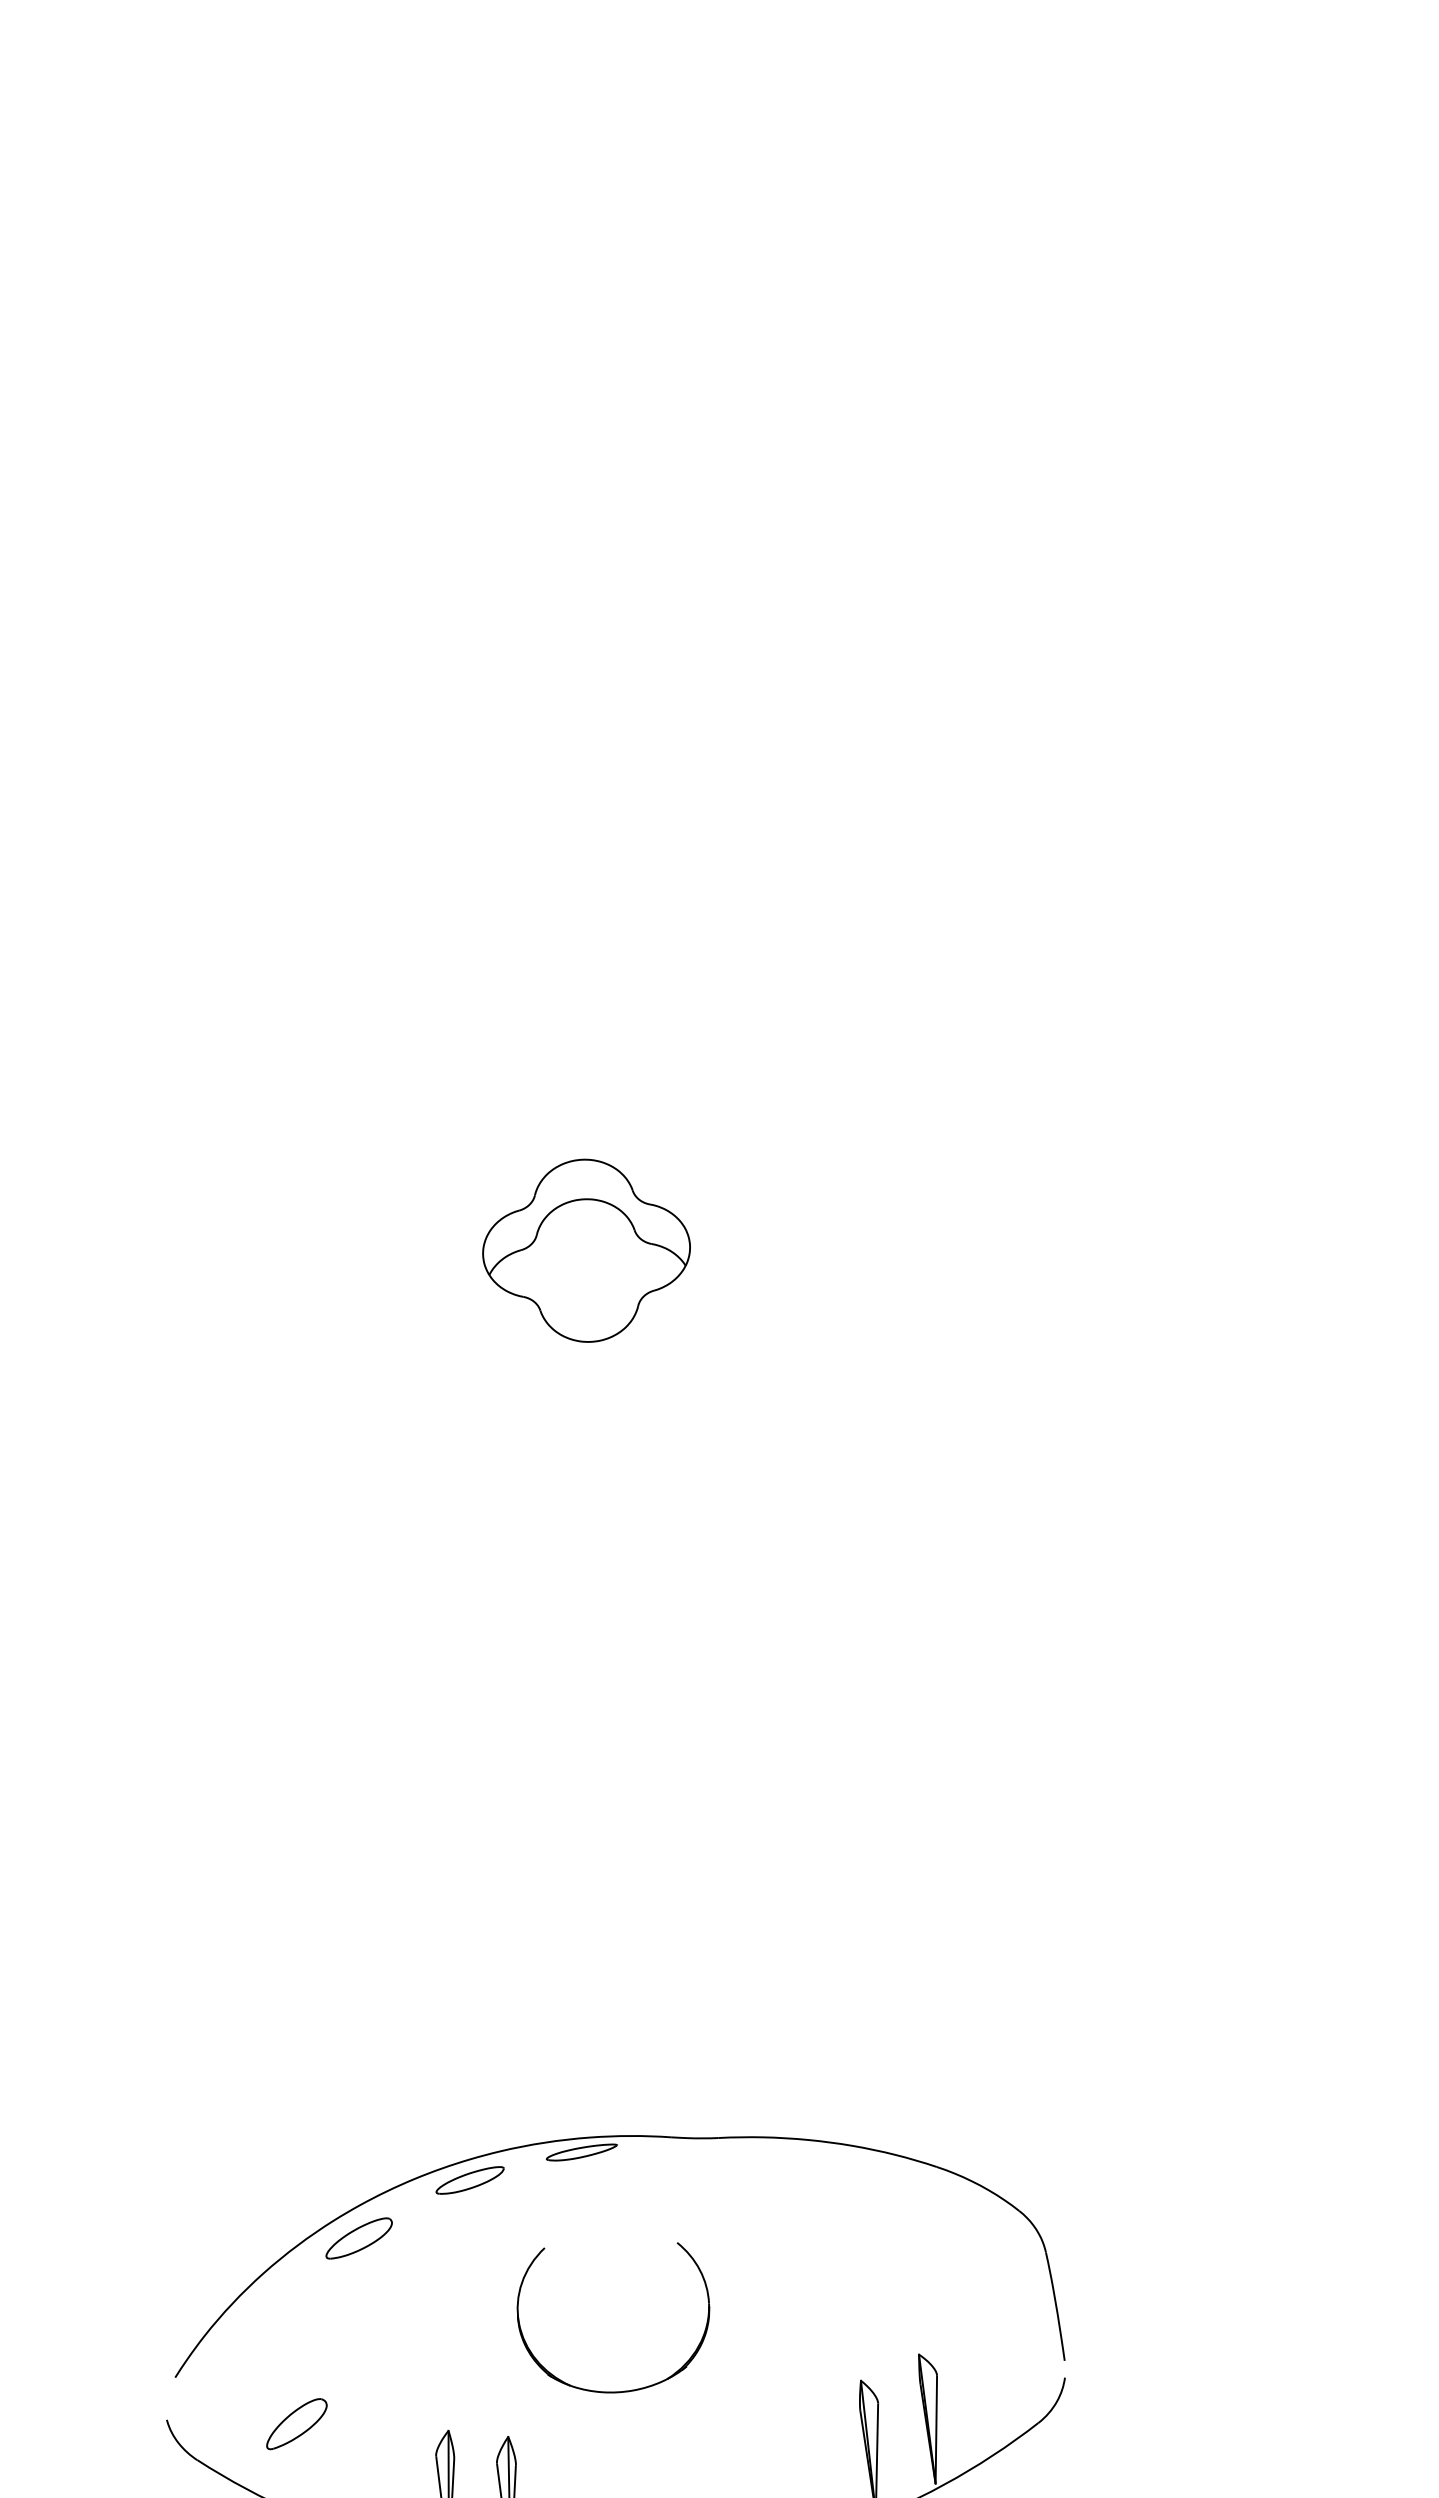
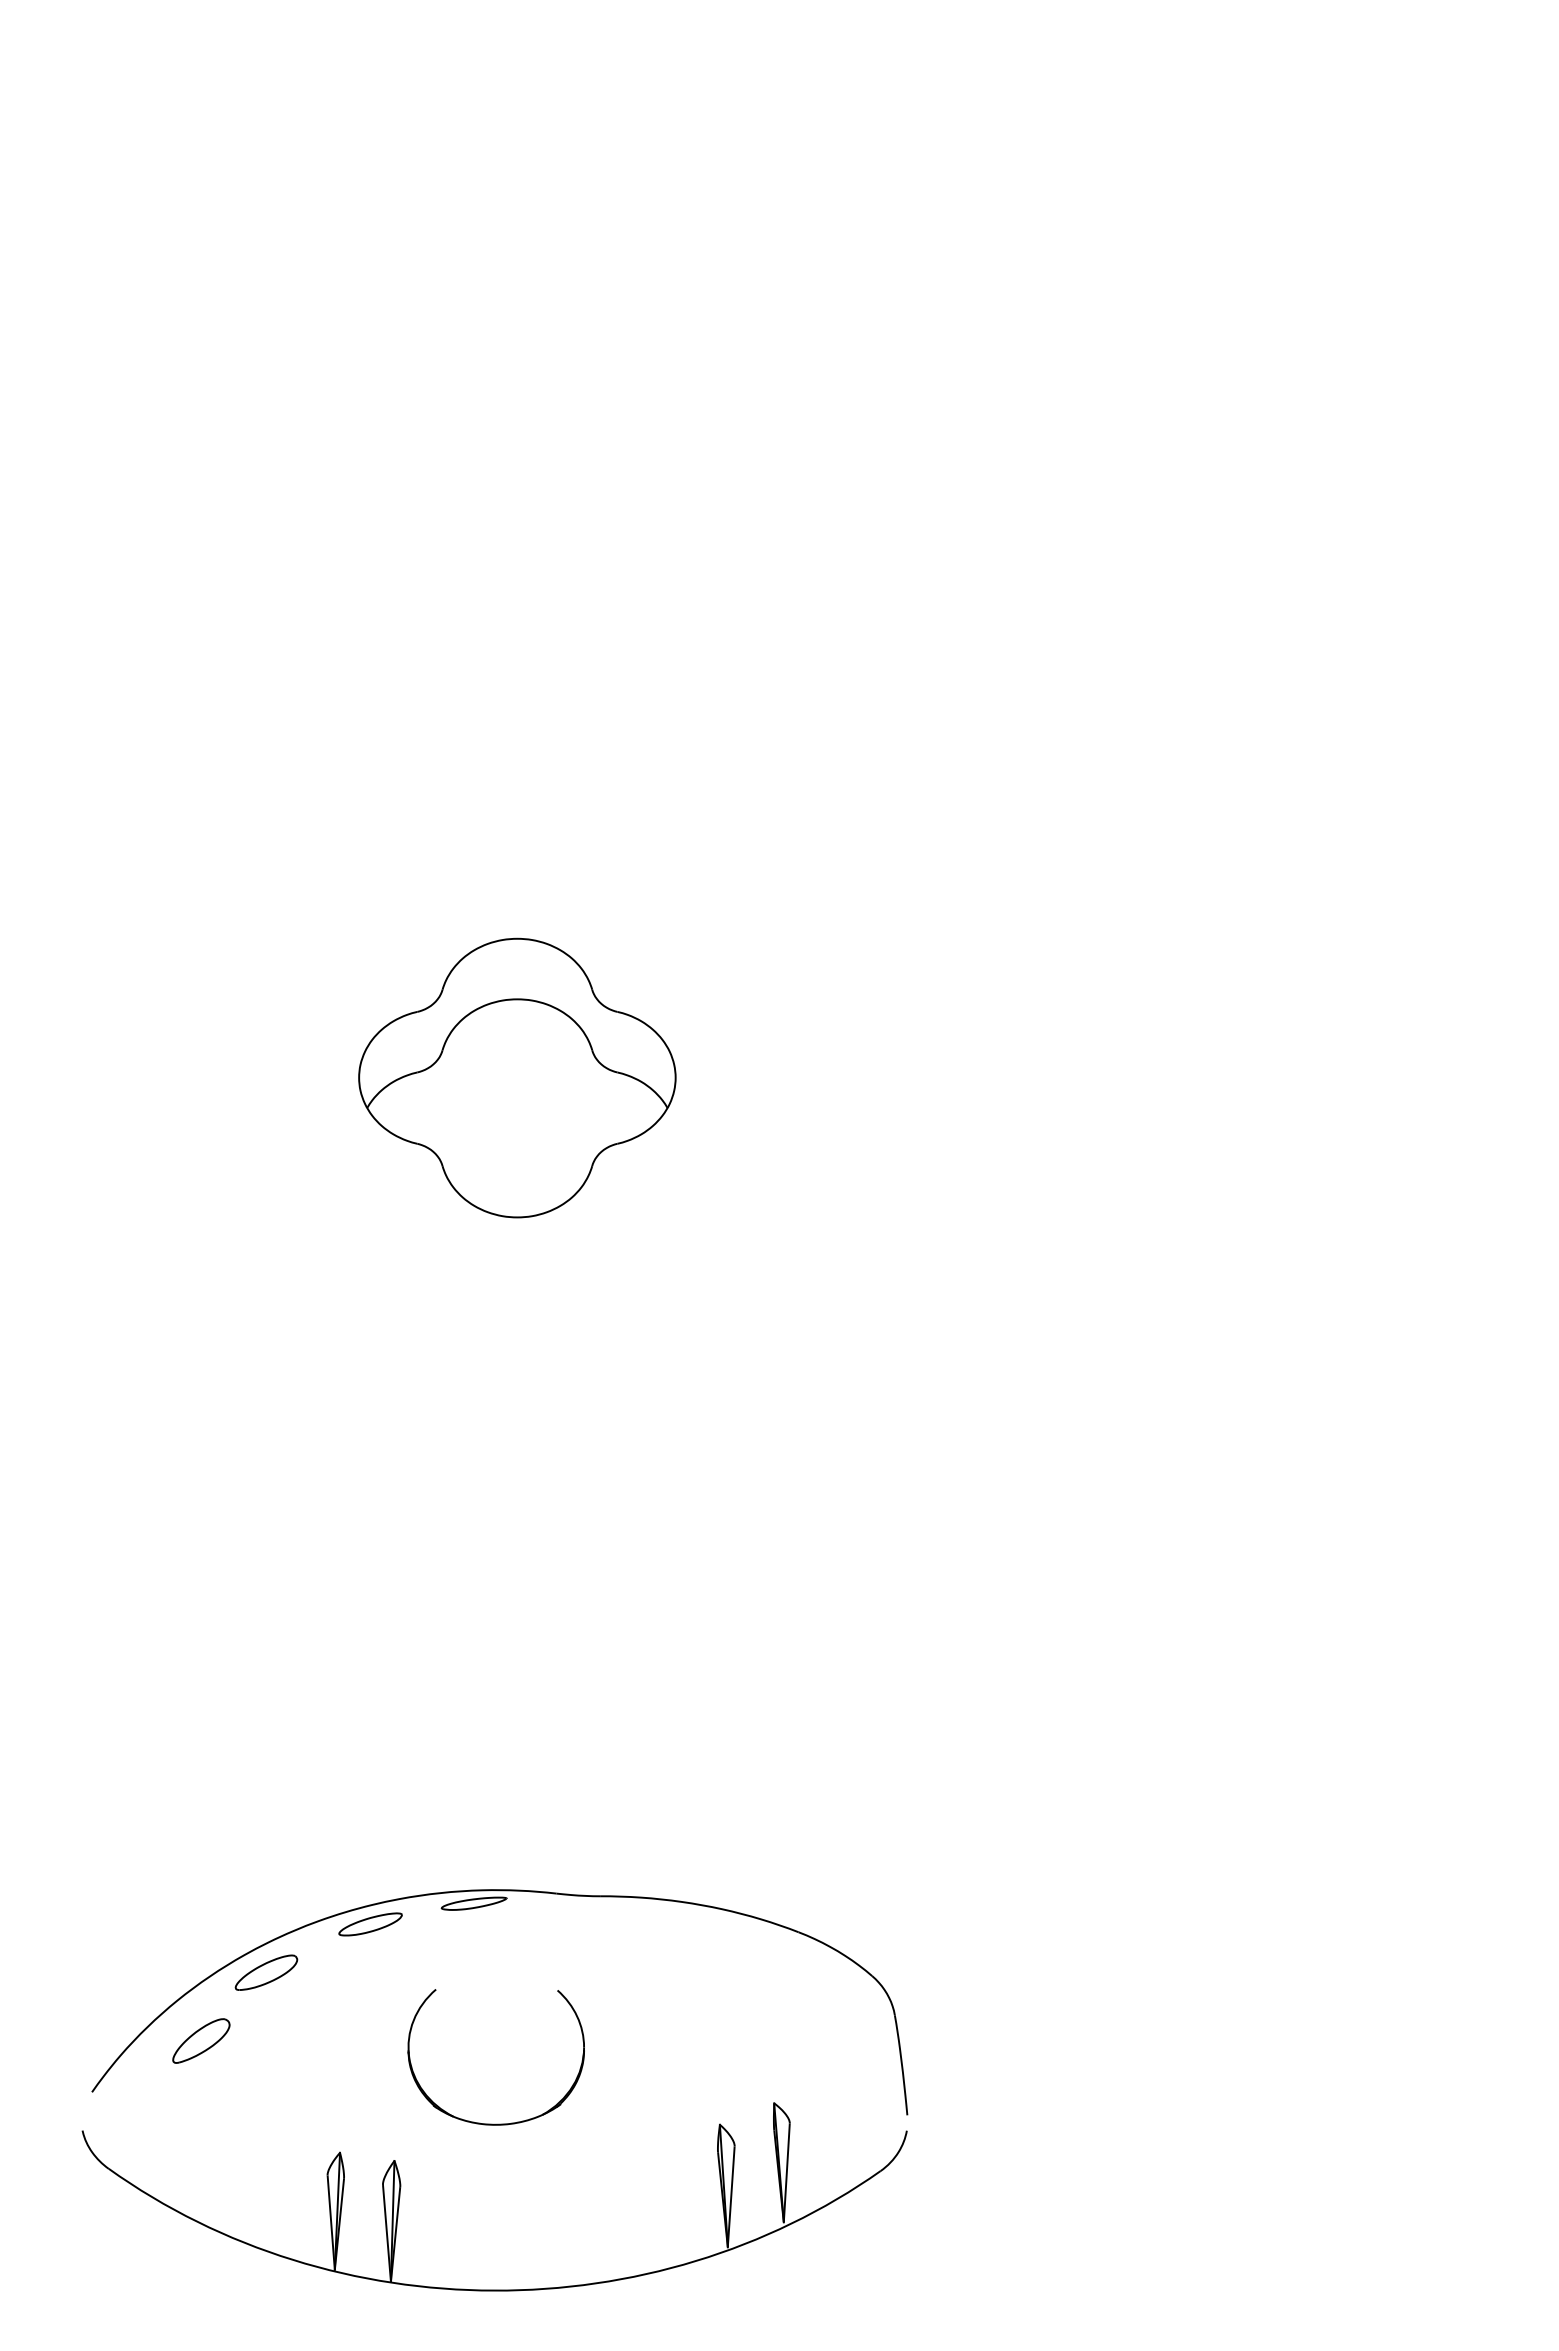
part: (586, 1250) -> (517, 1077), size x1.67
part: (296, 2423) -> (201, 2040), moved

